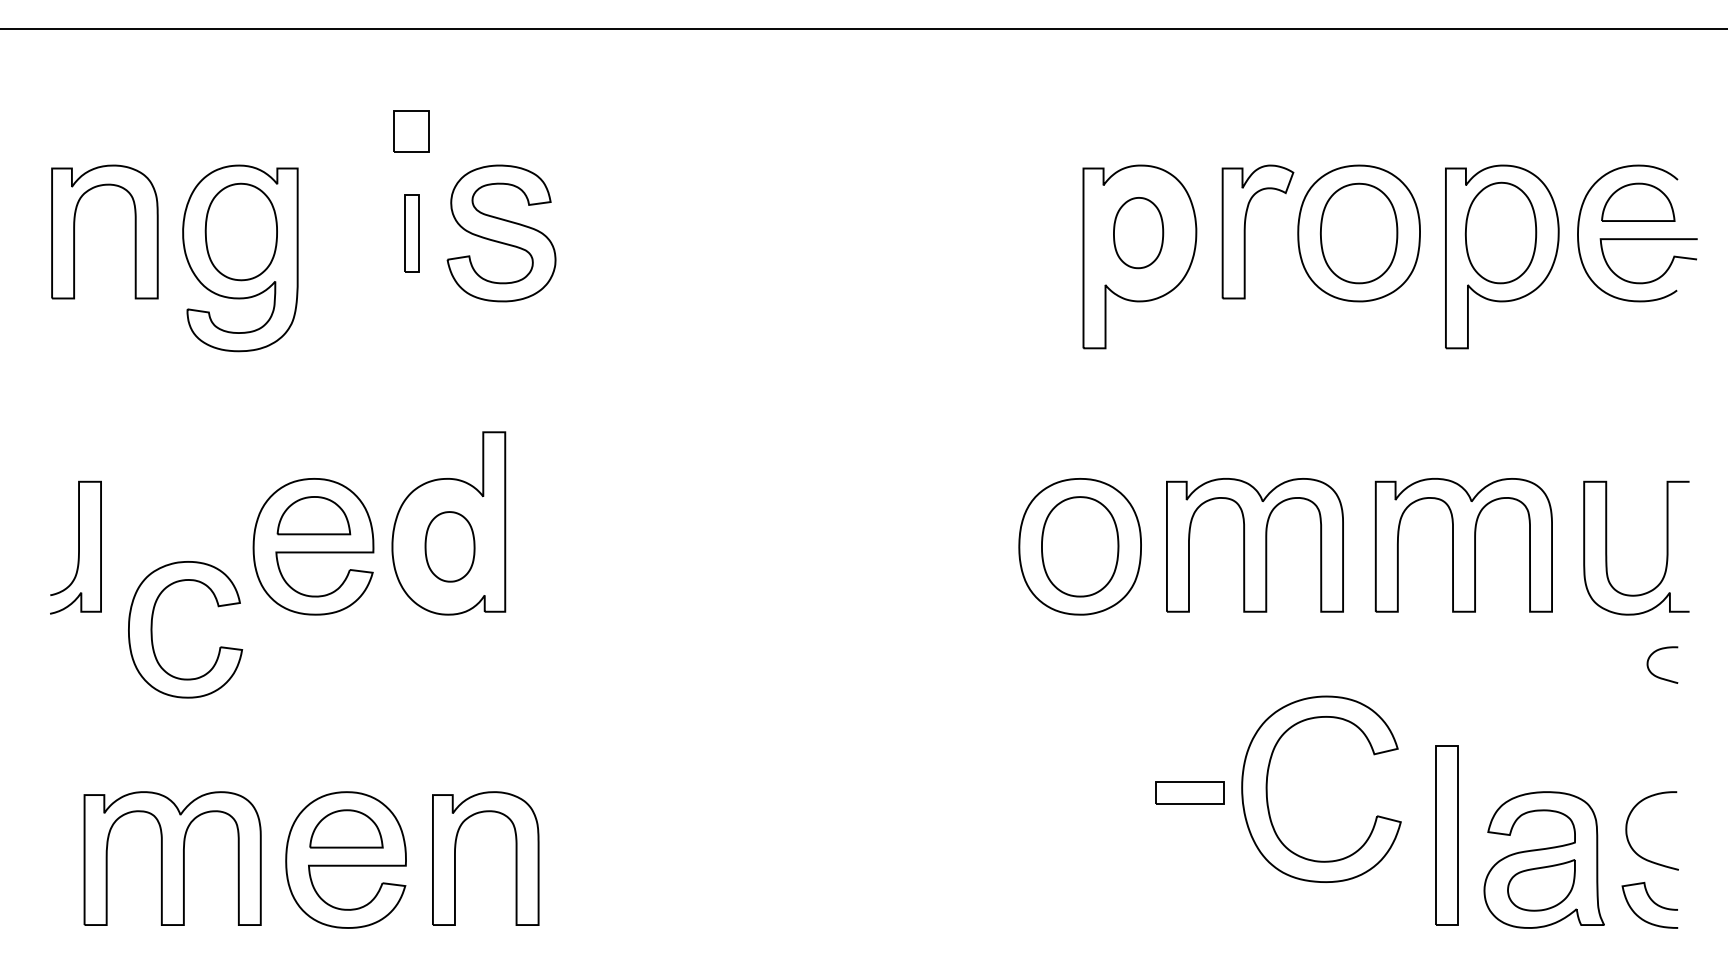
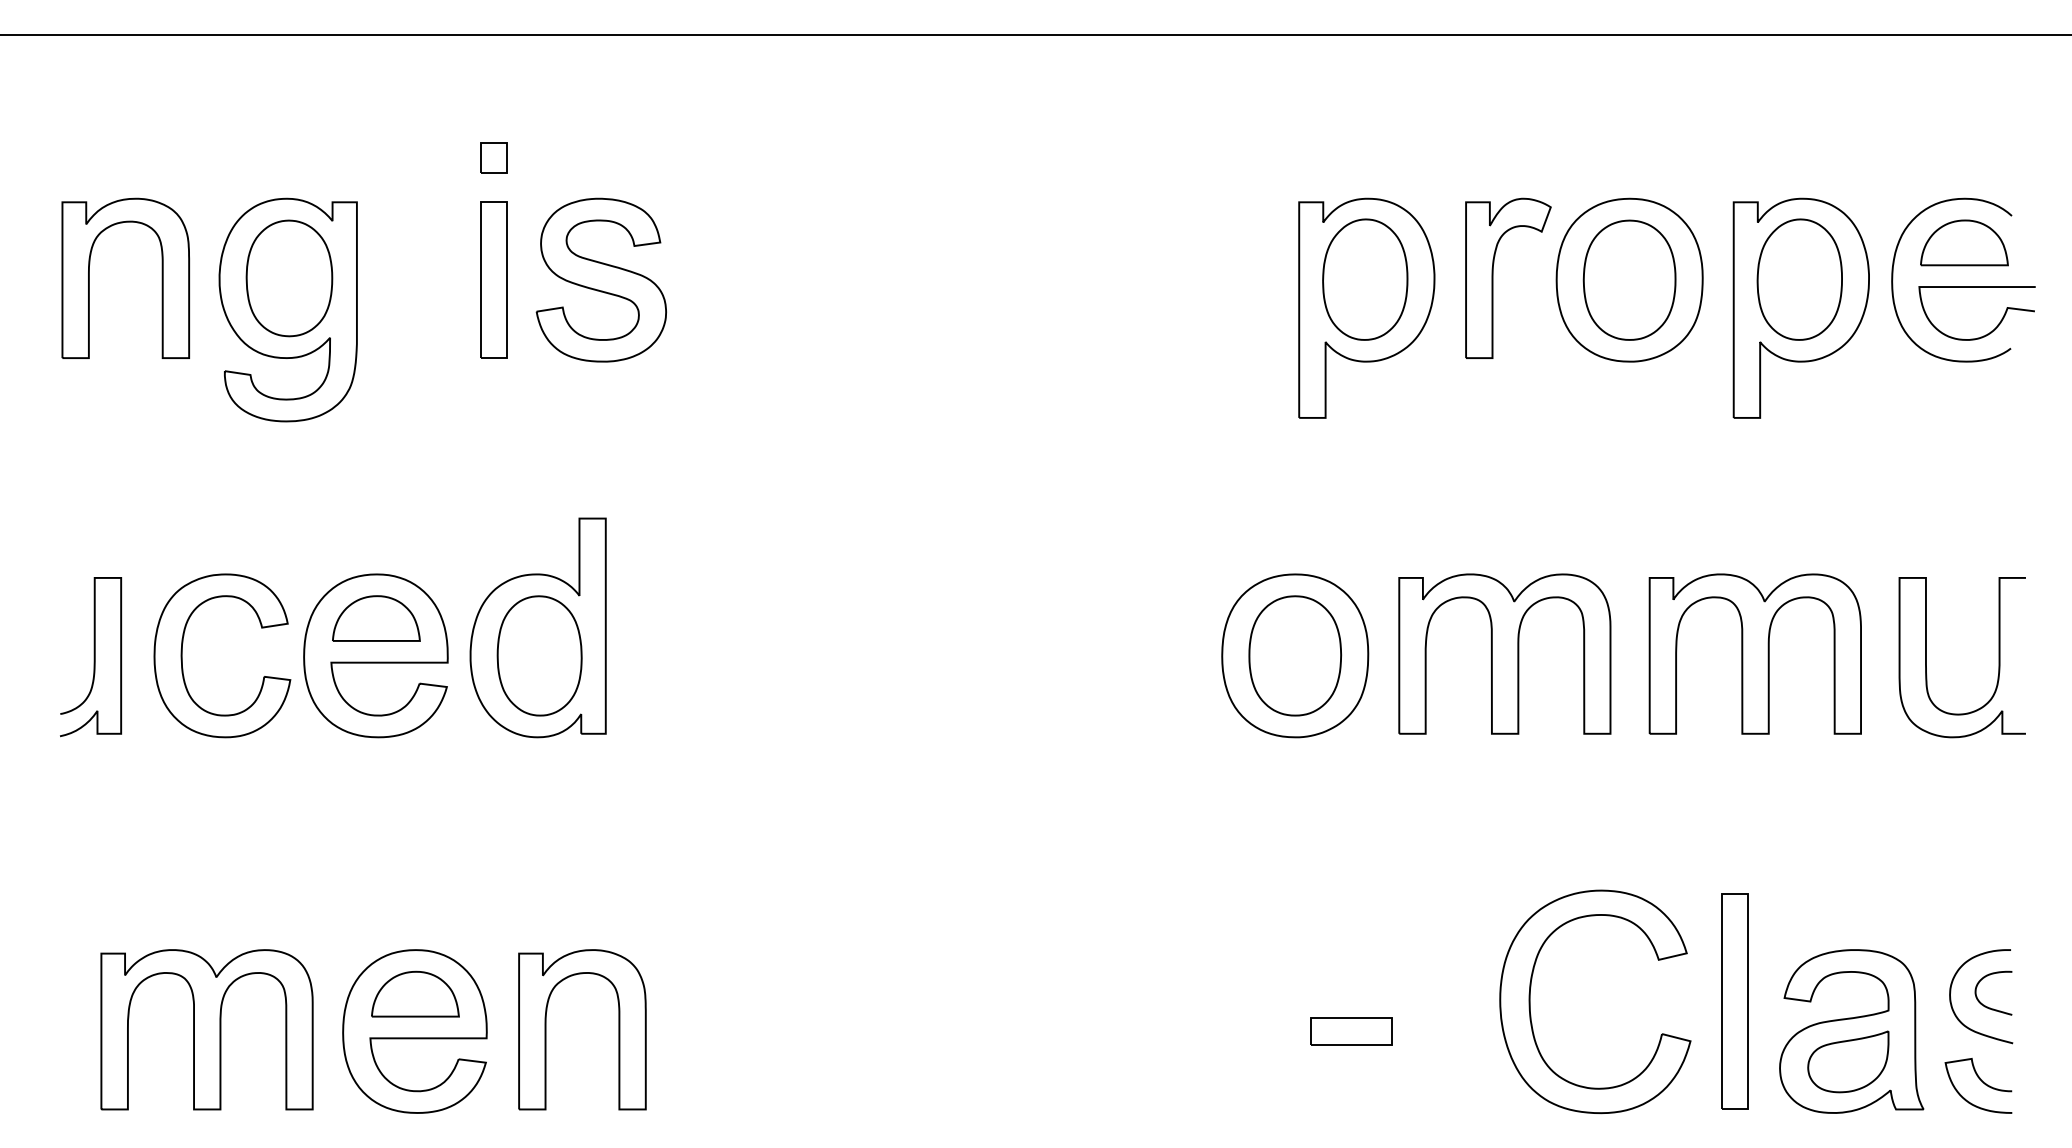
part: (411, 131) -> (493, 157), size x0.62
part: (1138, 232) -> (1365, 279), size x1.43
part: (411, 233) -> (493, 280), size x1.67
part: (449, 546) -> (538, 655), size x1.43
part: (152, 629) -> (182, 655), moved
curve: (1659, 676) -> (1989, 1006), moved
part: (1267, 788) -> (1530, 1000), moved
part: (1189, 792) -> (1350, 1030), moved

